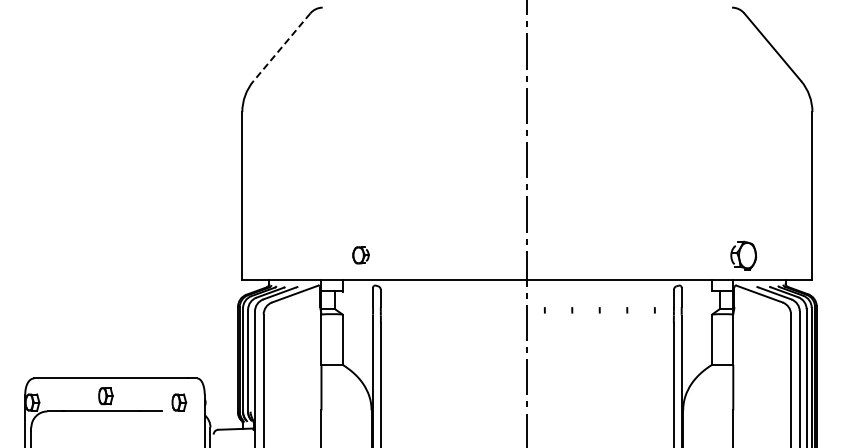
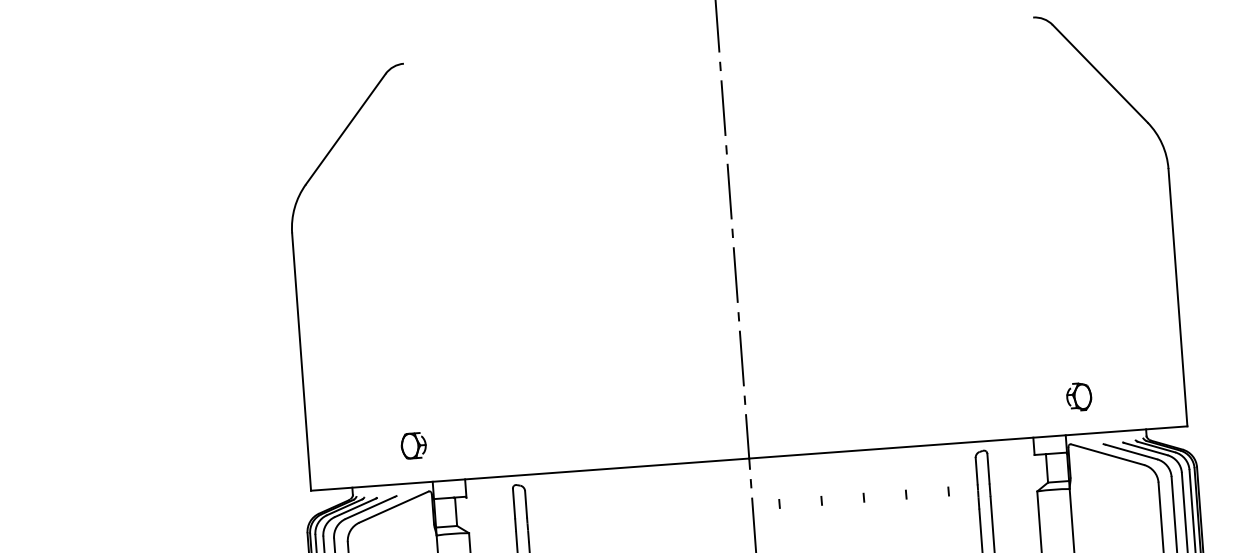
line: (281, 47) -> (345, 129), dashed -> solid
part: (743, 254) -> (1078, 395), size x0.62
part: (360, 255) -> (413, 446), moved

